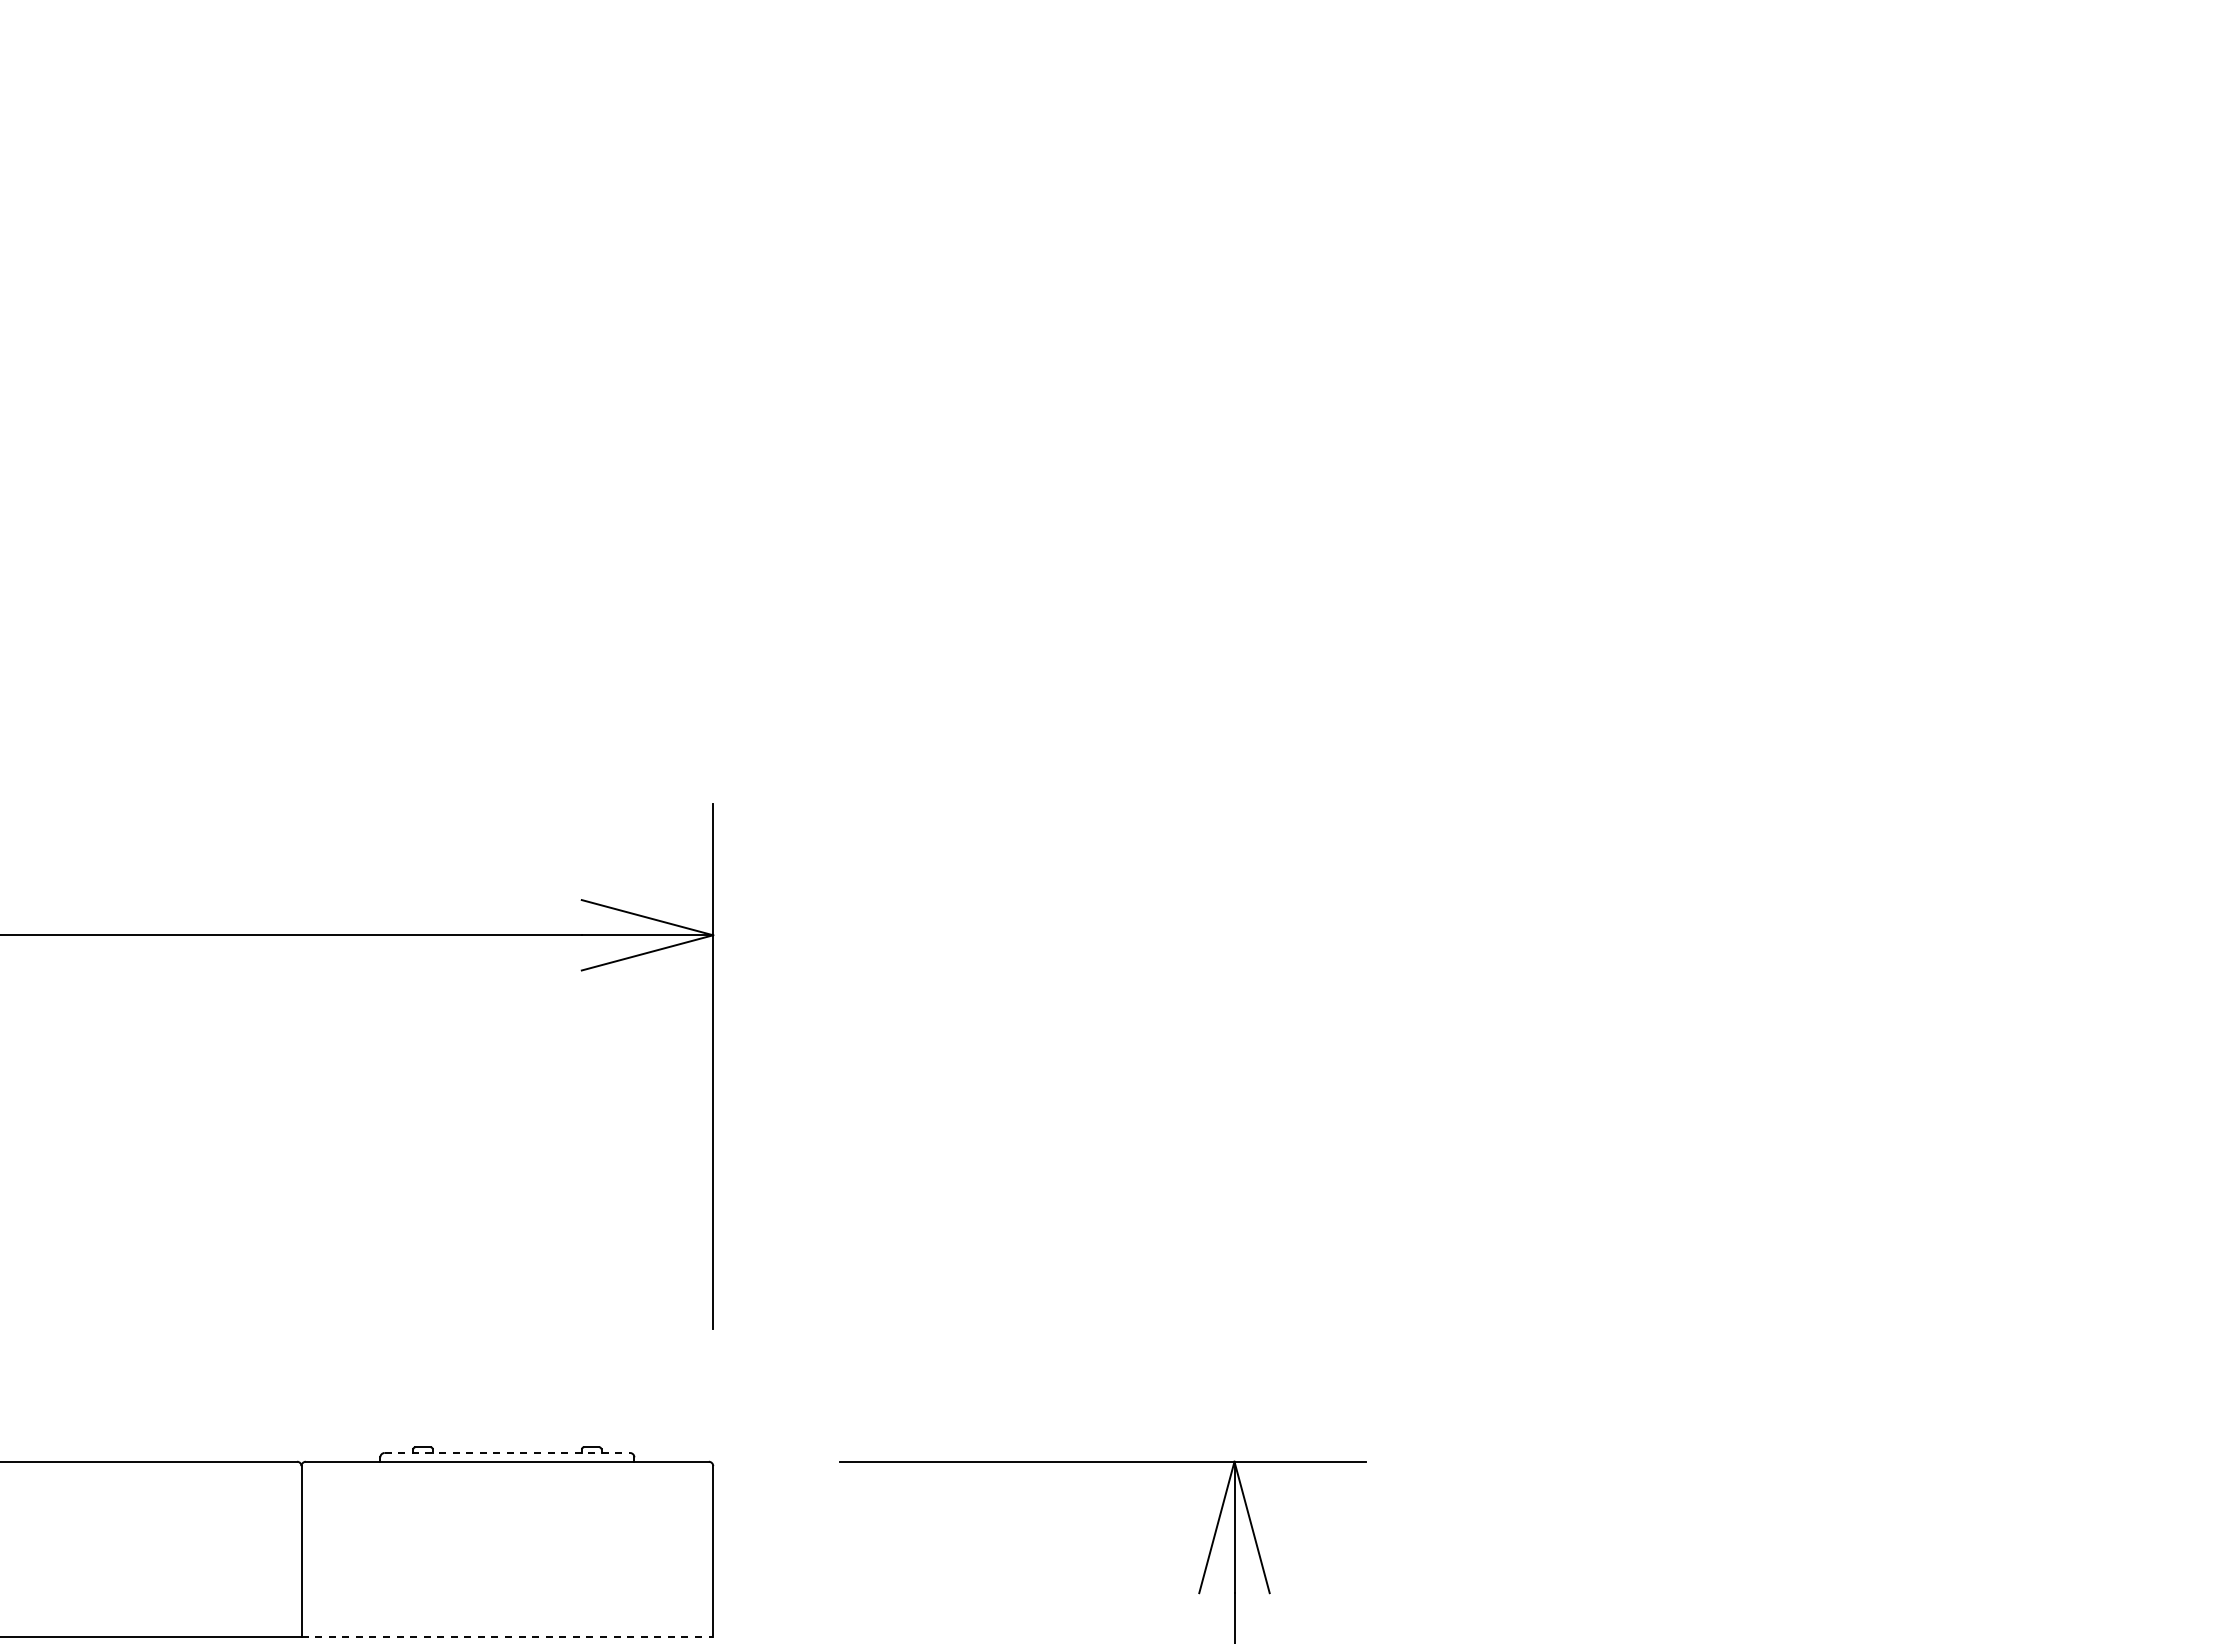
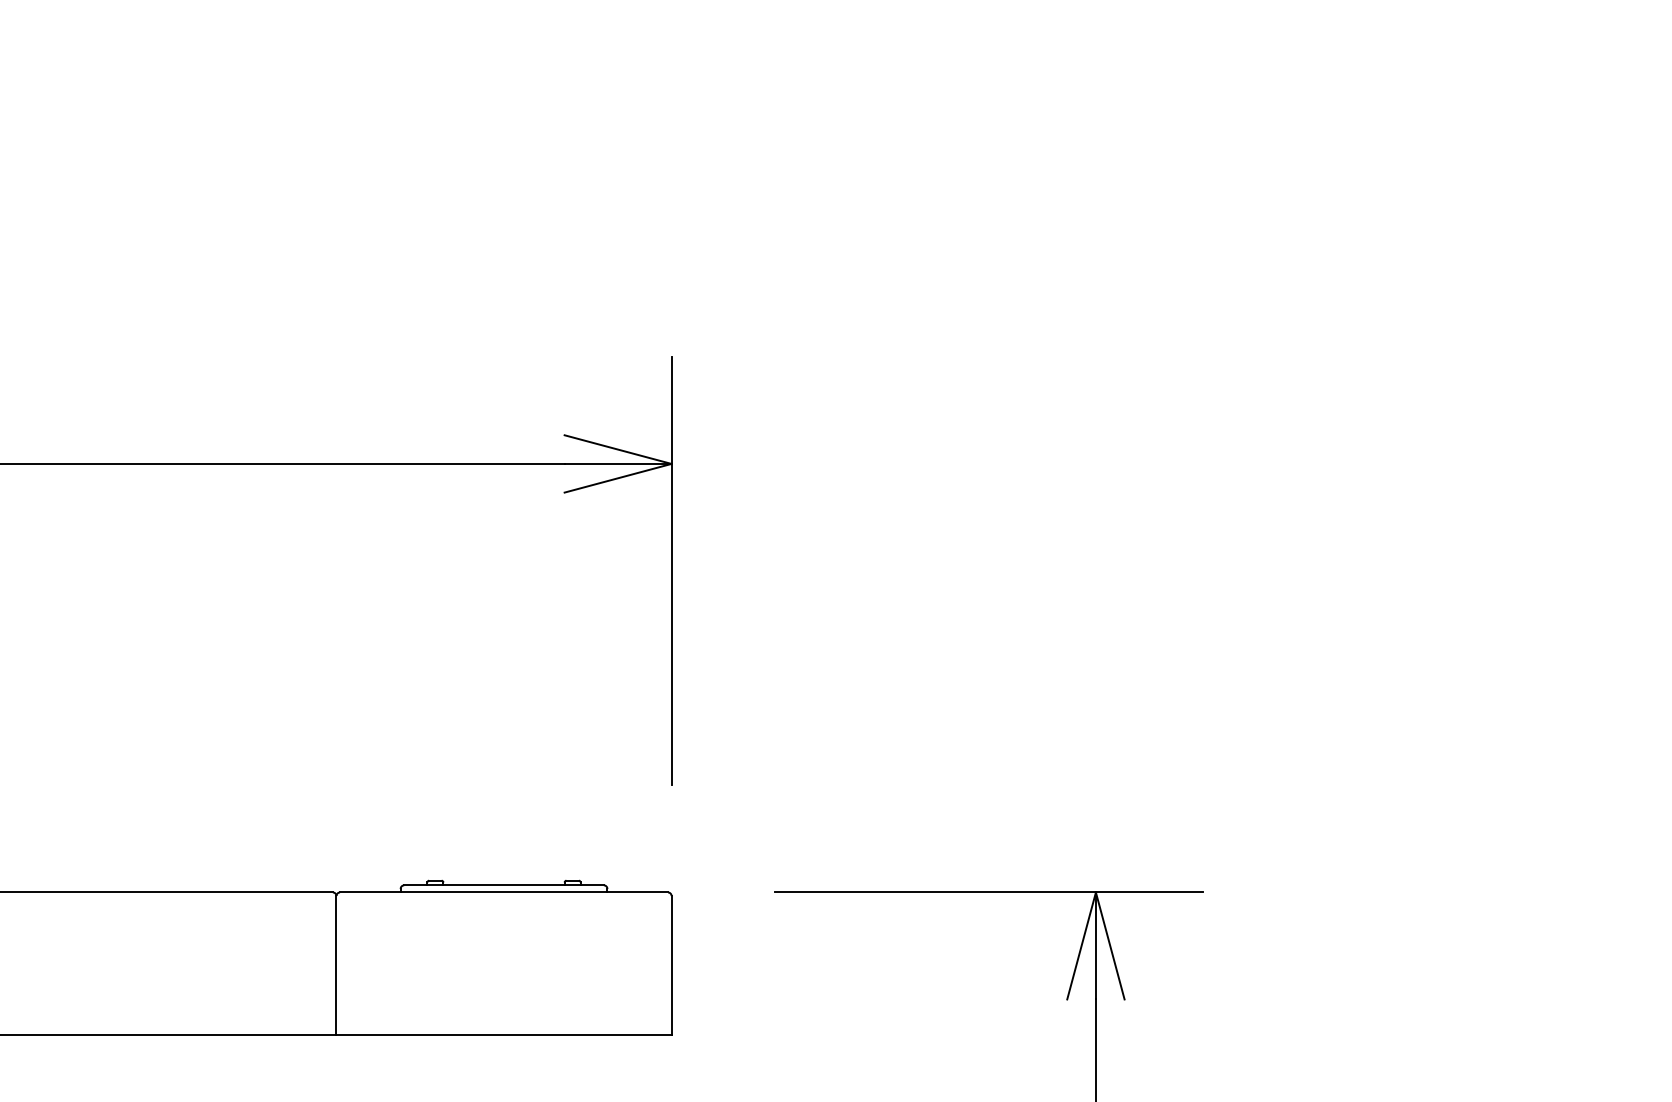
line: (507, 1452) -> (504, 884), dashed -> solid
line: (507, 1636) -> (504, 1034), dashed -> solid

